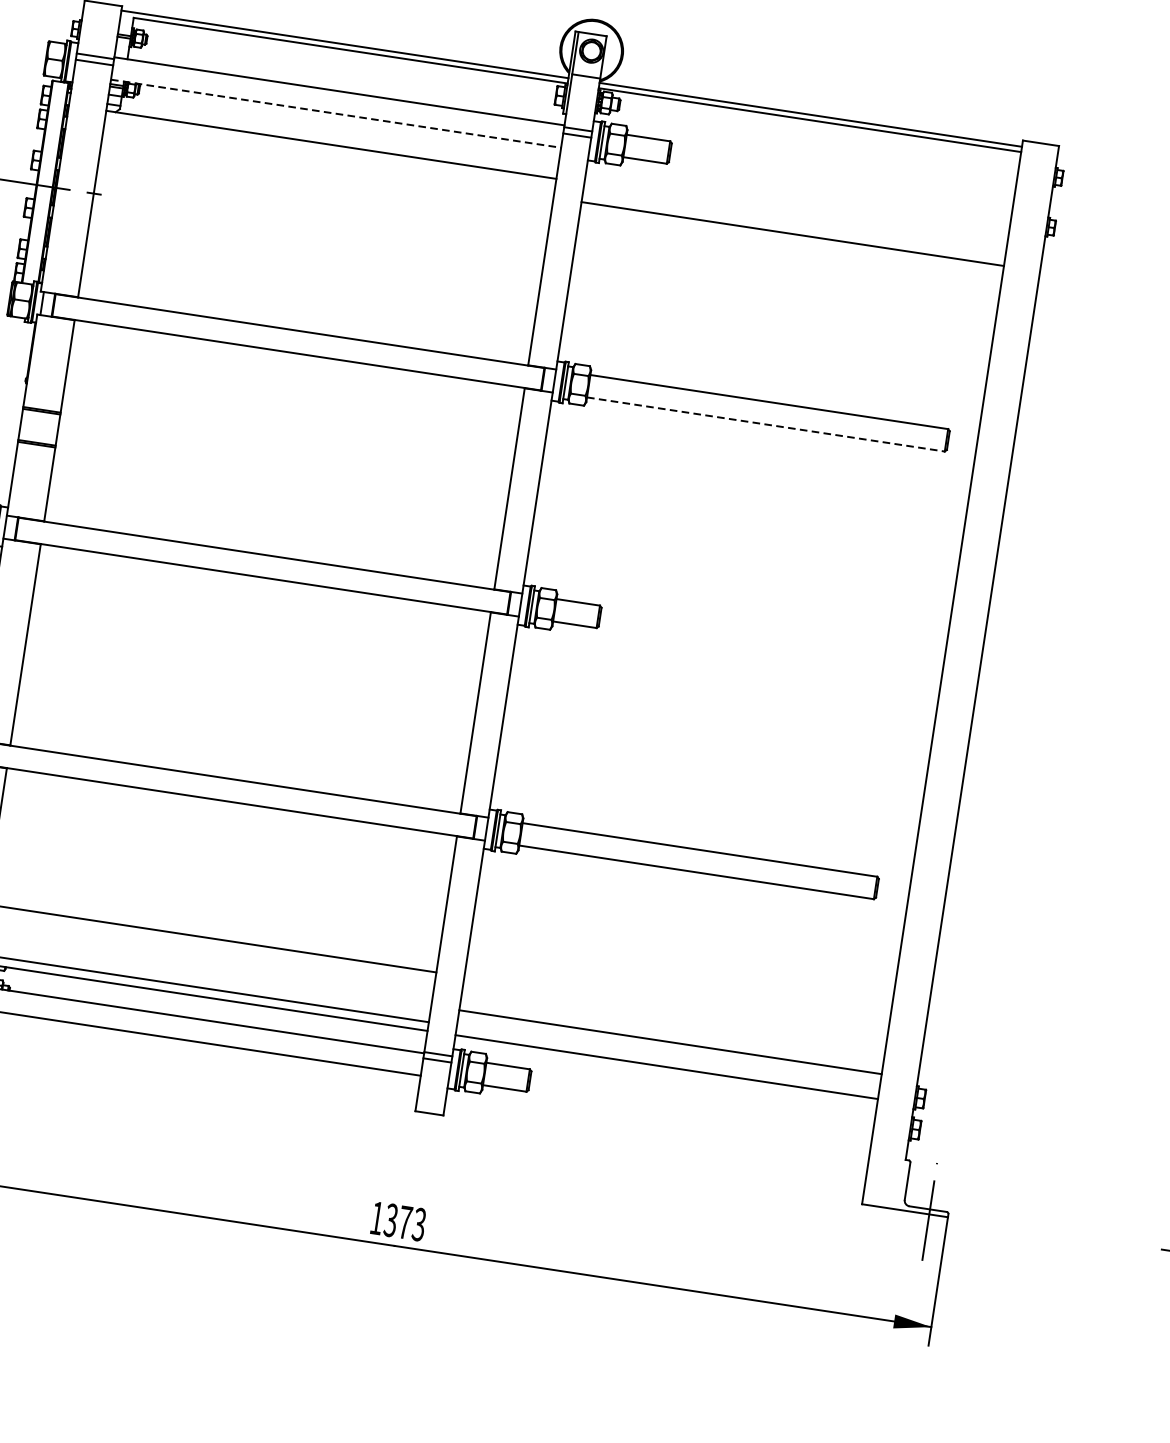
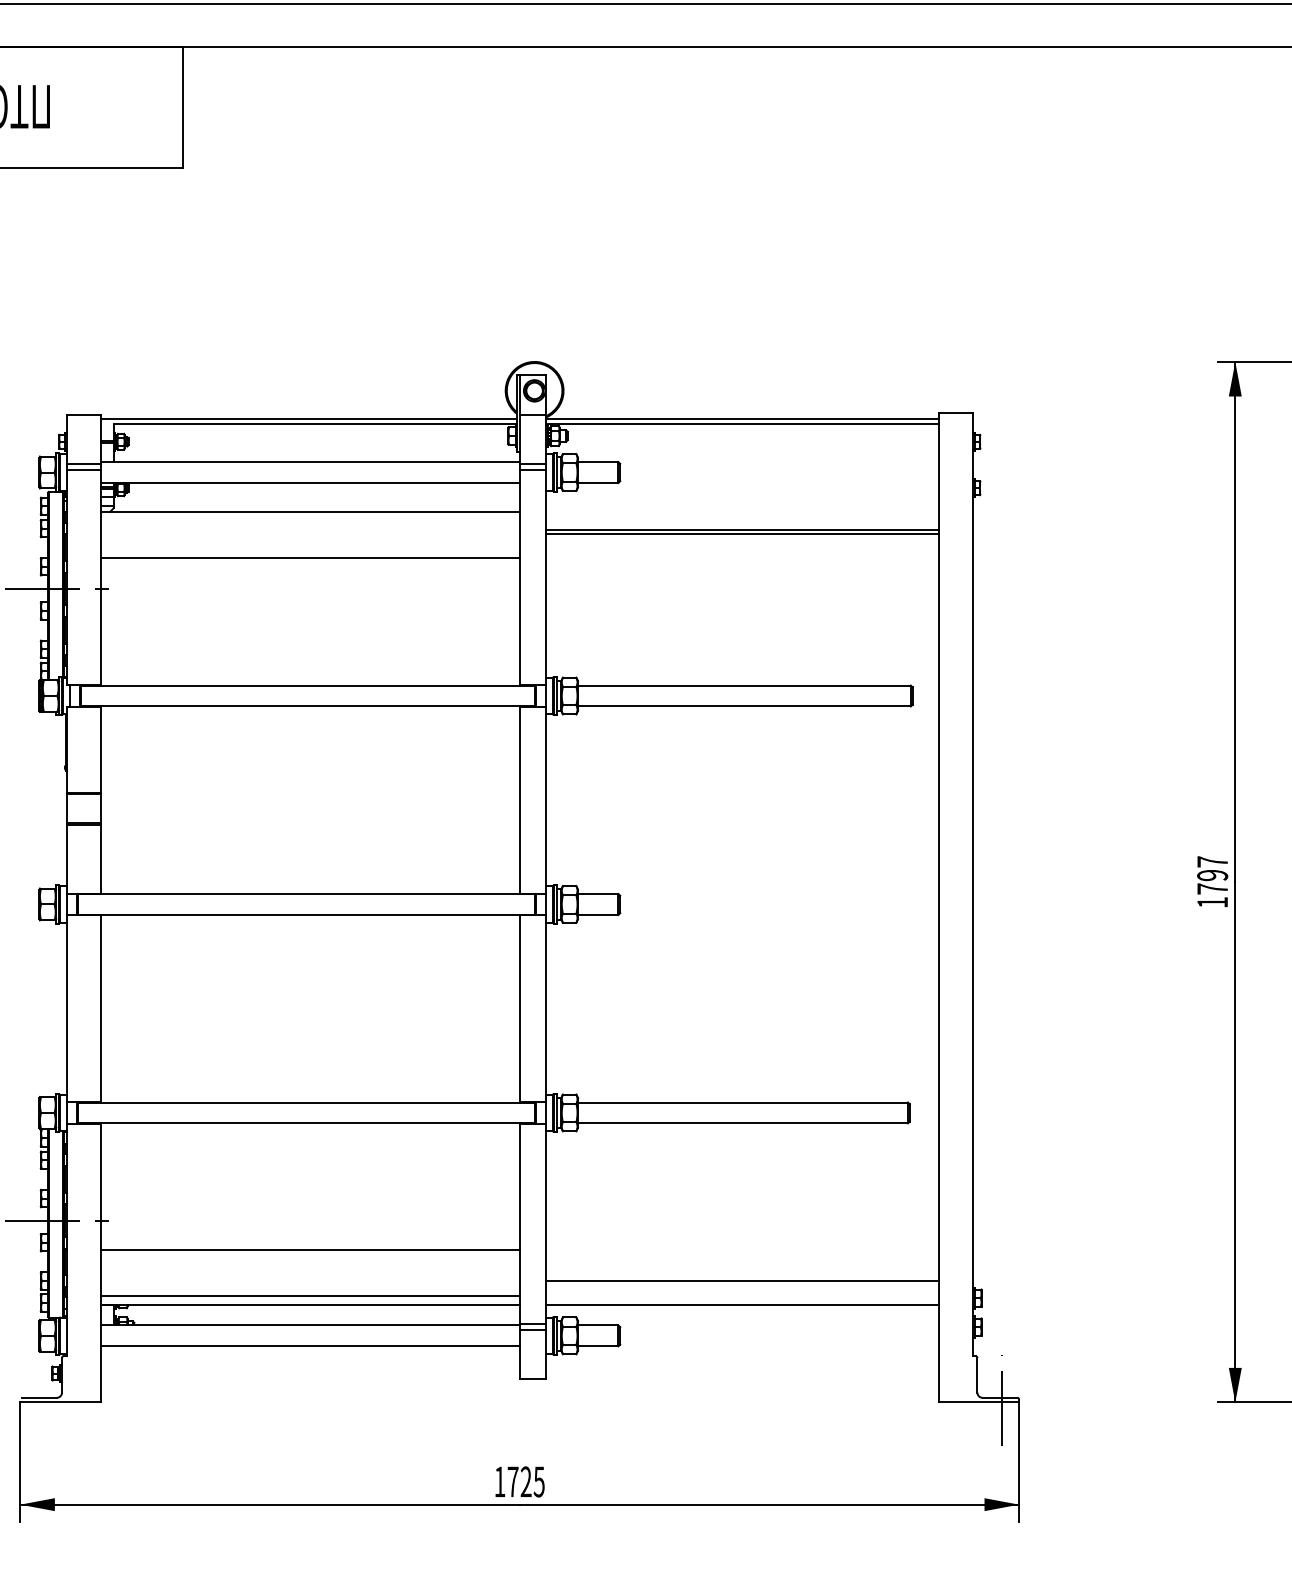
line: (336, 113) -> (311, 482), dashed -> solid
line: (323, 194) -> (310, 558), added
line: (791, 239) -> (742, 534), added
line: (765, 424) -> (744, 706), dashed -> solid
text: (404, 1221) -> (525, 1481), 1373 -> 1725

